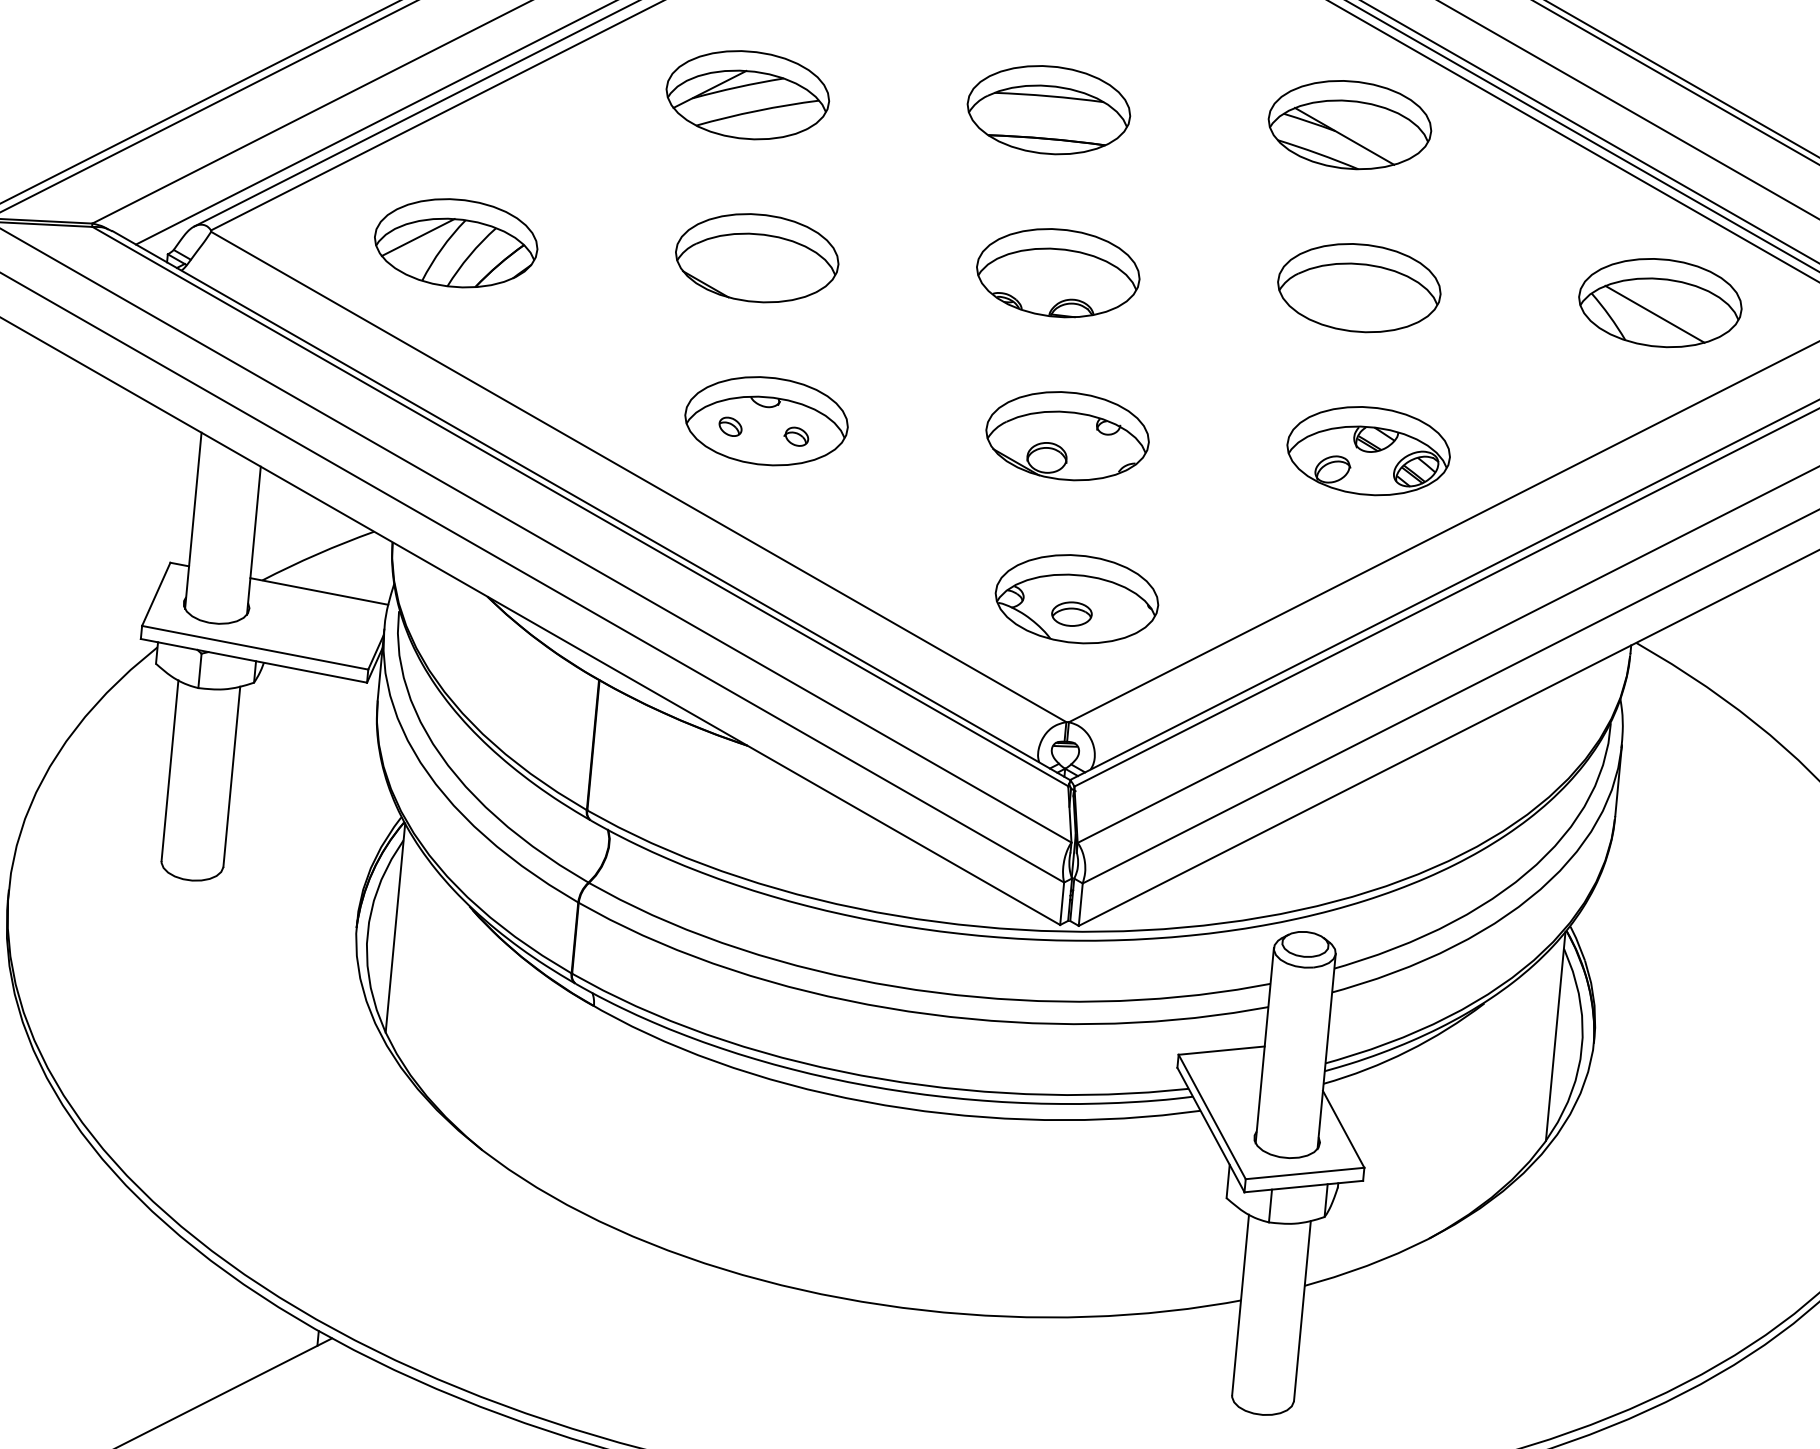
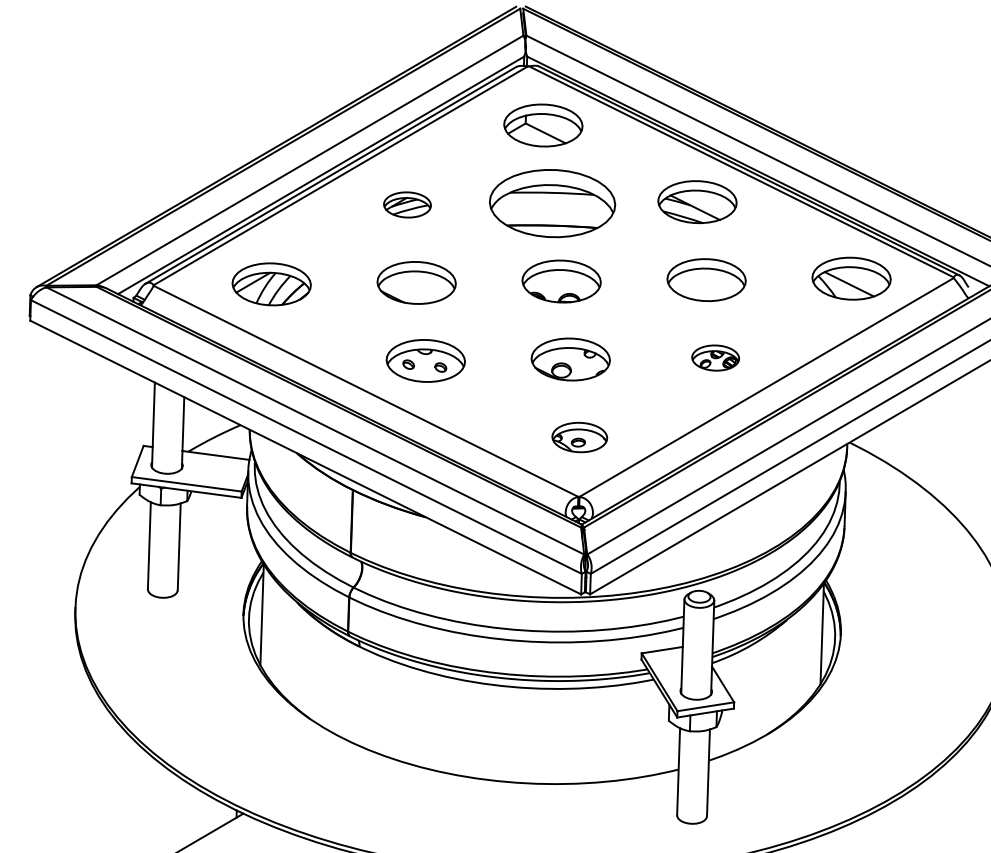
part: (747, 94) -> (407, 204), size x0.6
part: (1048, 110) -> (552, 203), size x1.6
part: (1368, 449) -> (715, 357), size x0.6
part: (1076, 599) -> (579, 437), size x0.7

